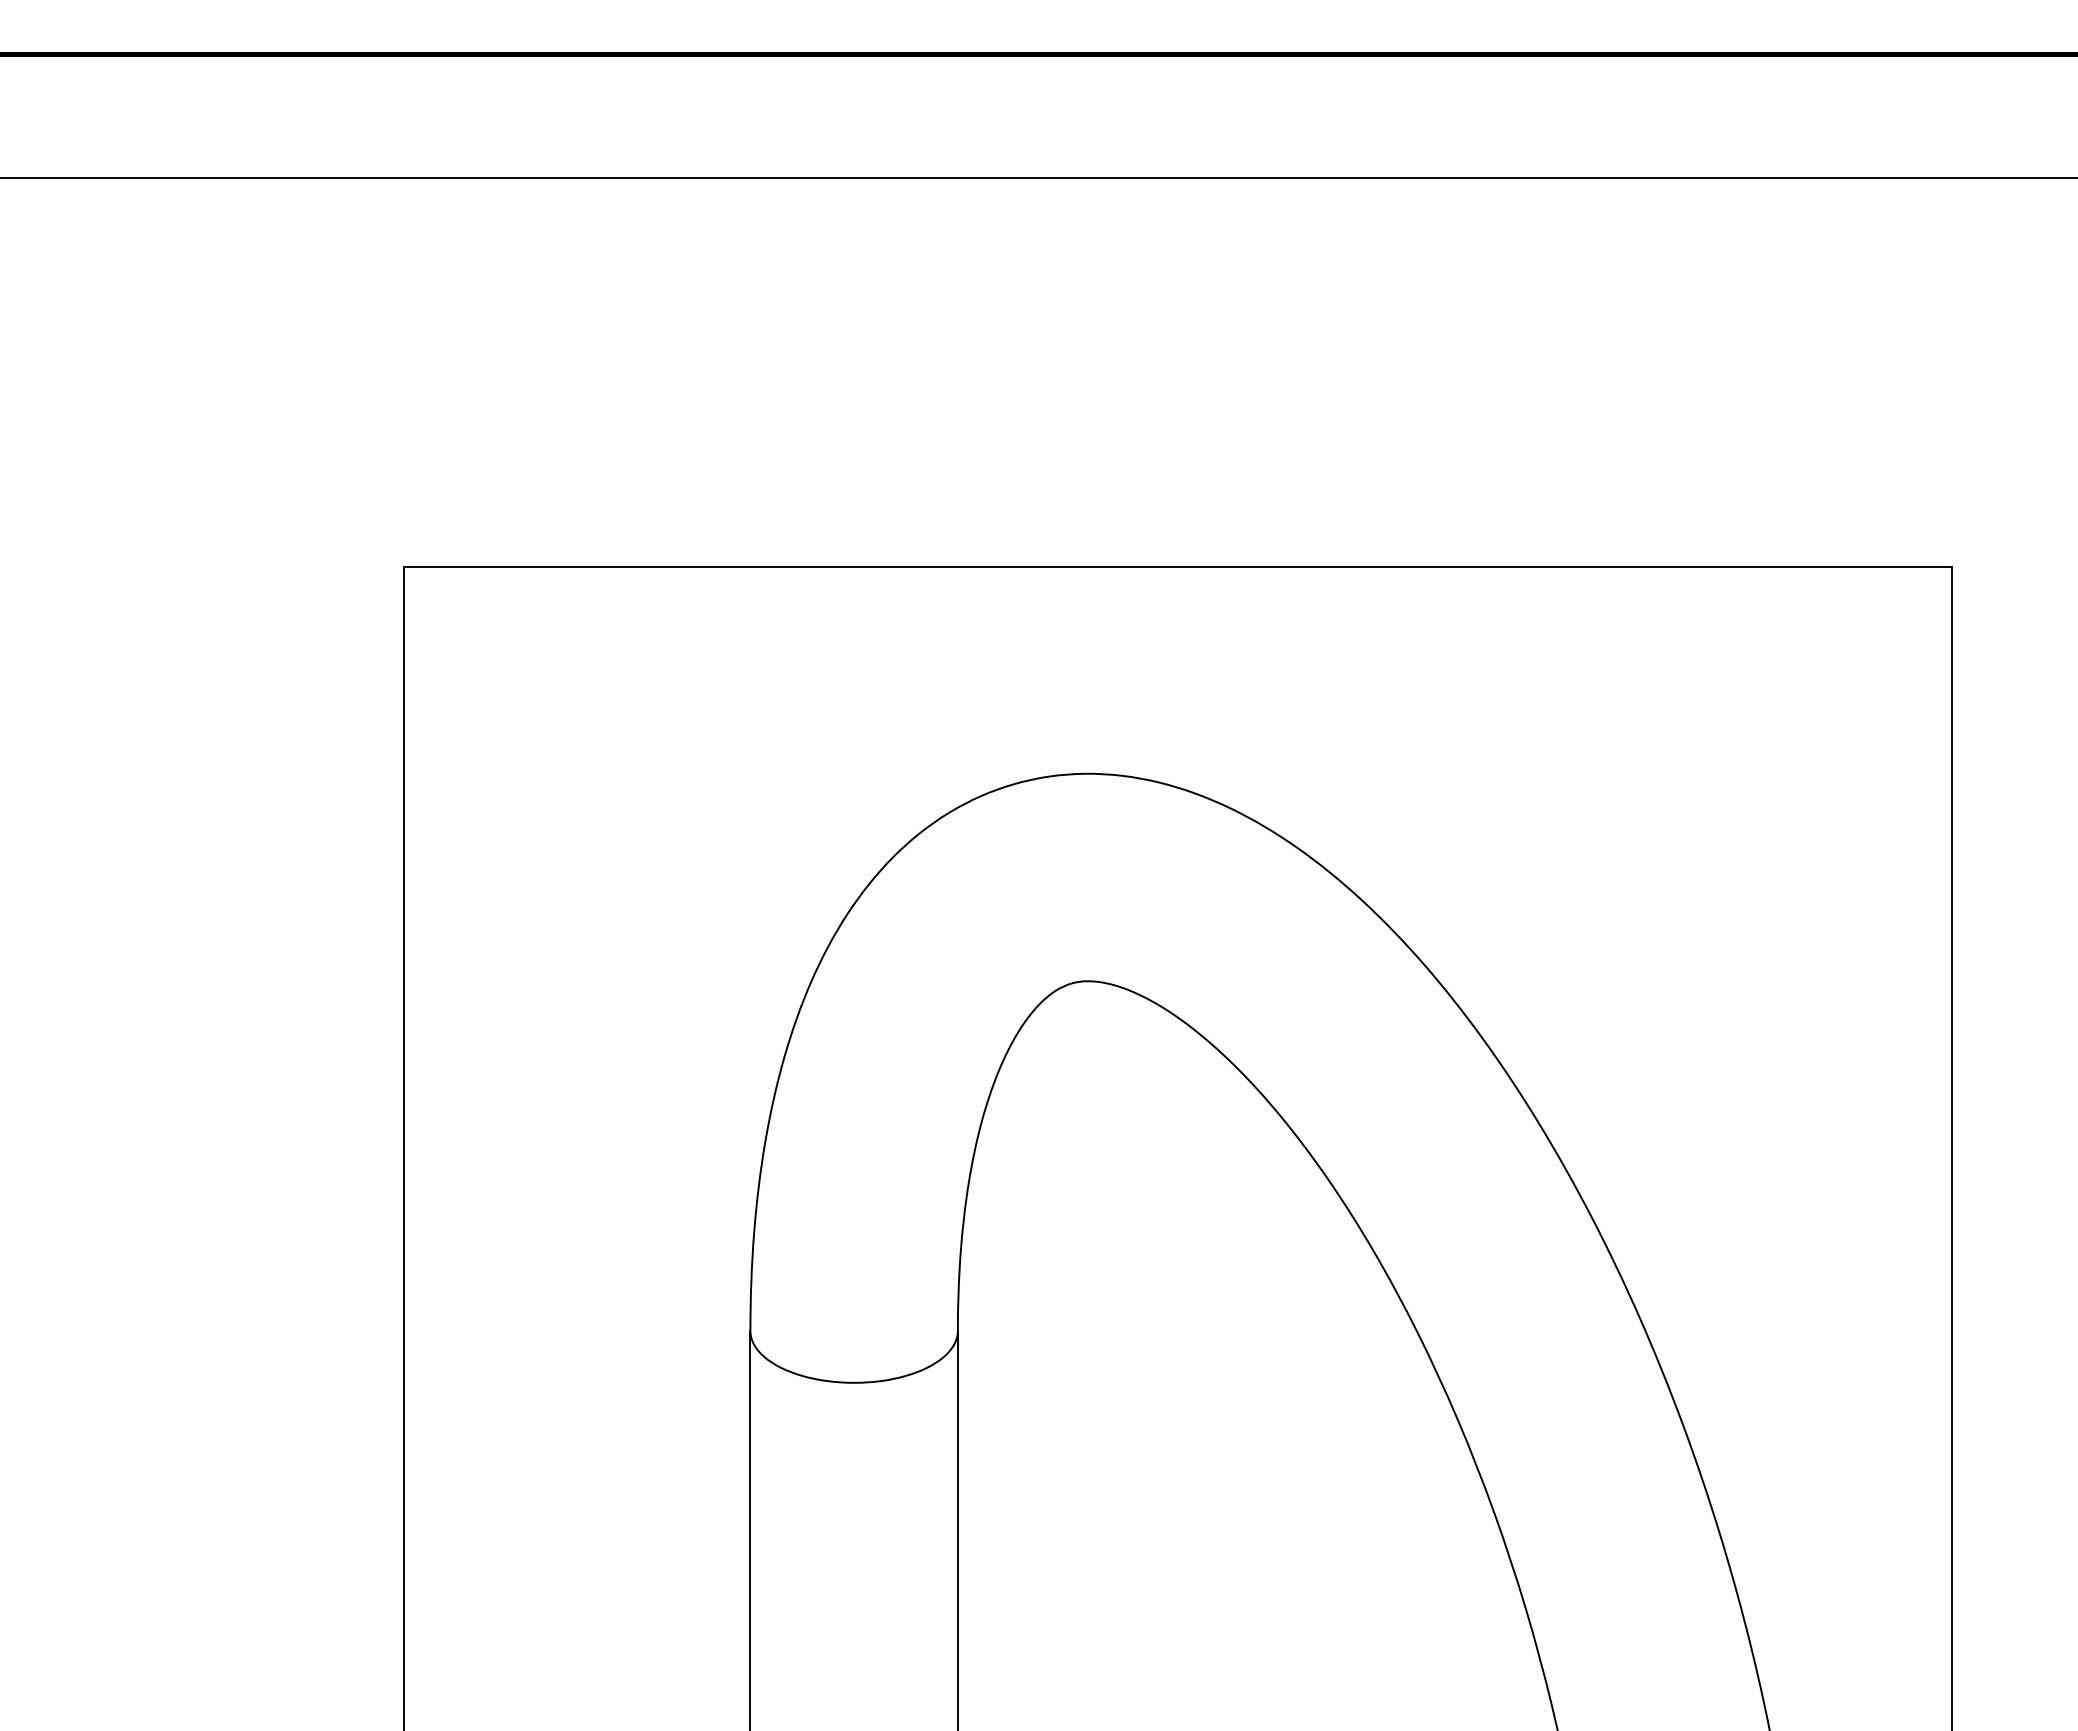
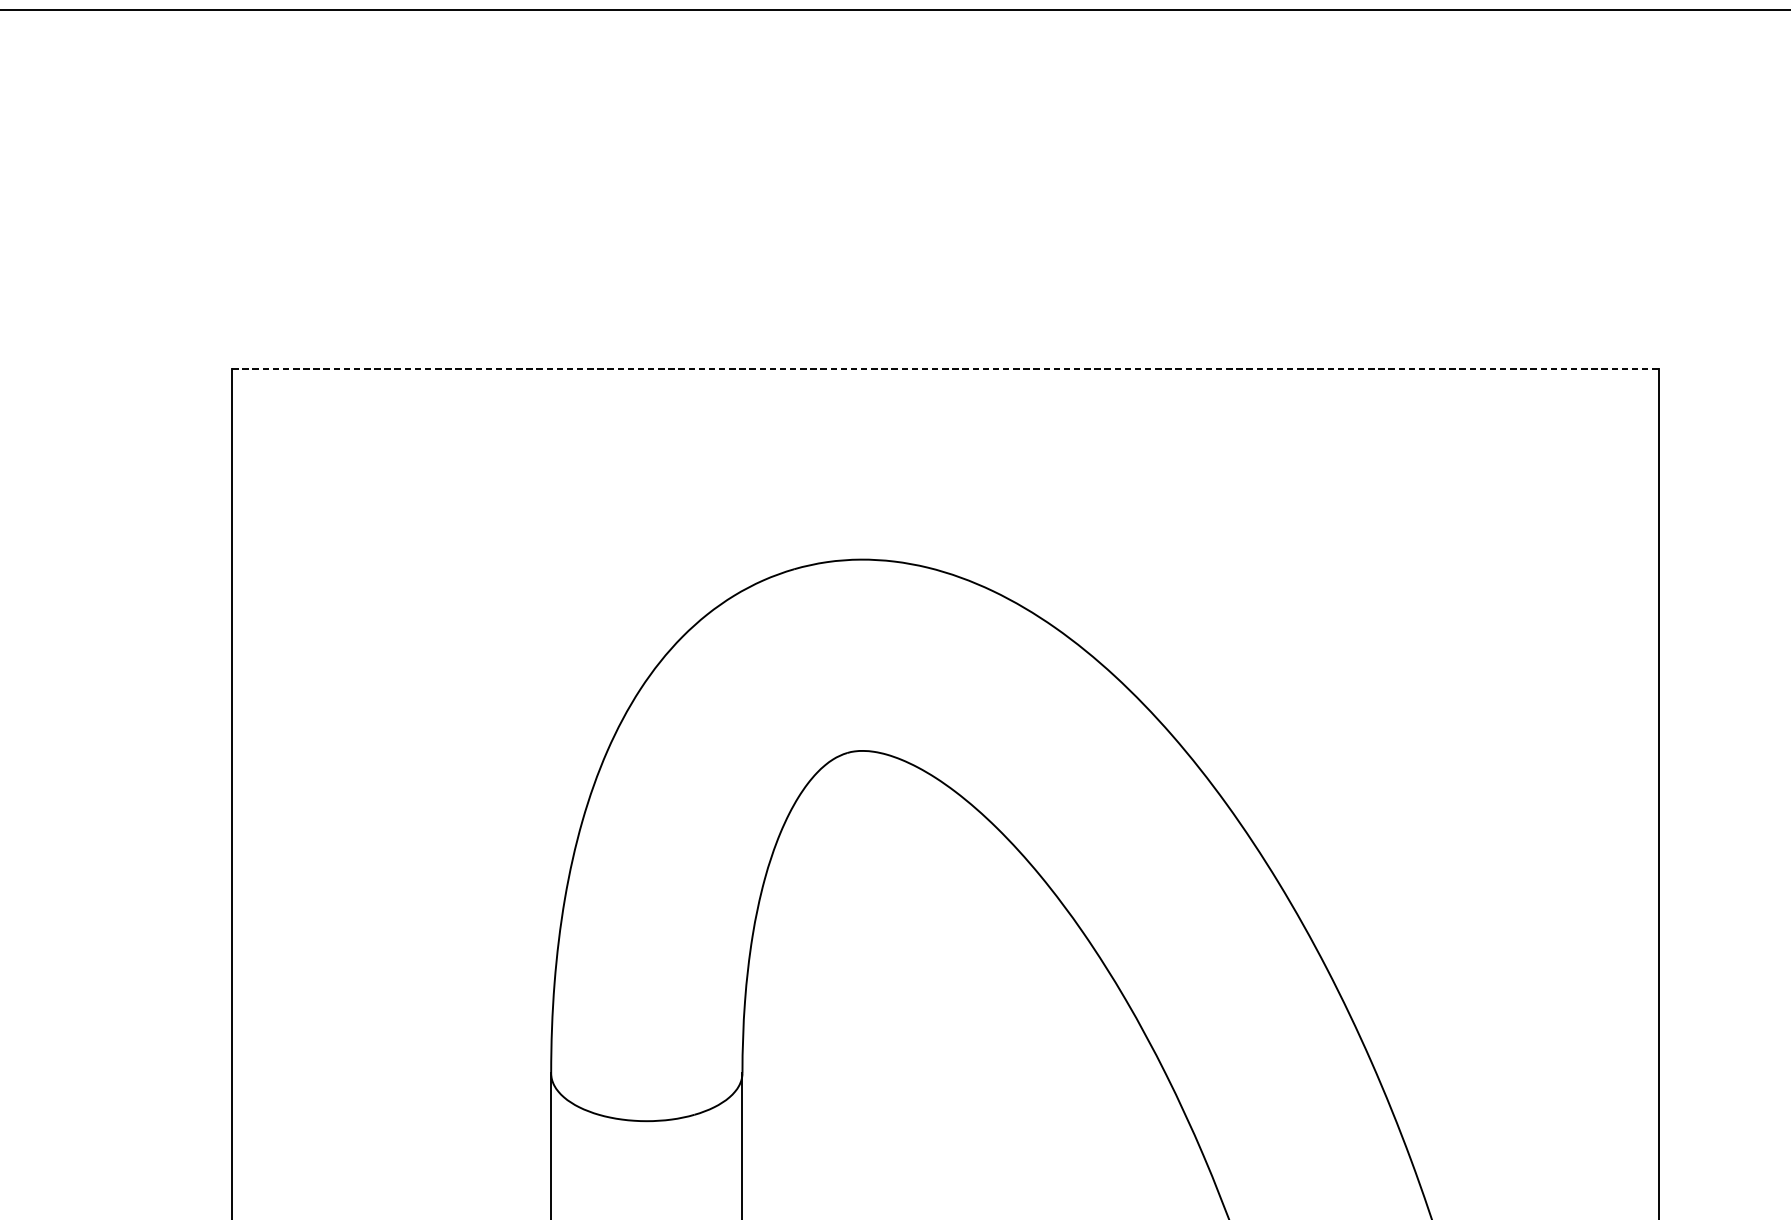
line: (1178, 566) -> (945, 368), solid -> dashed

